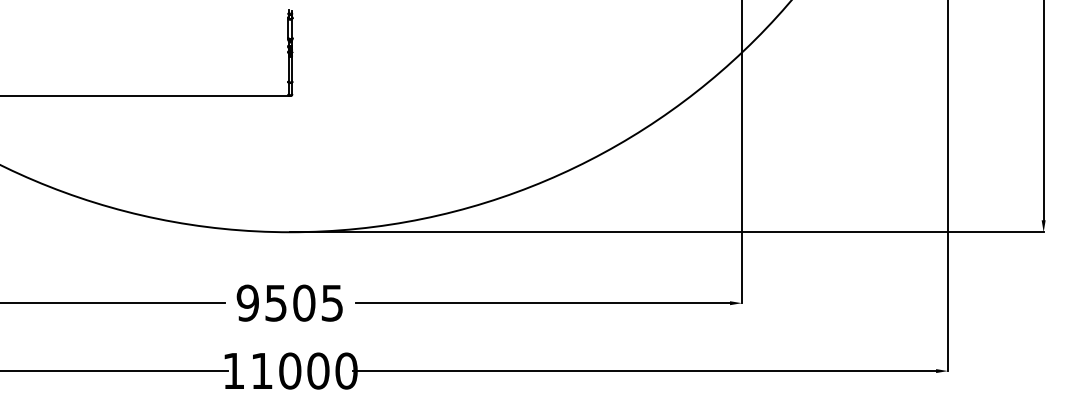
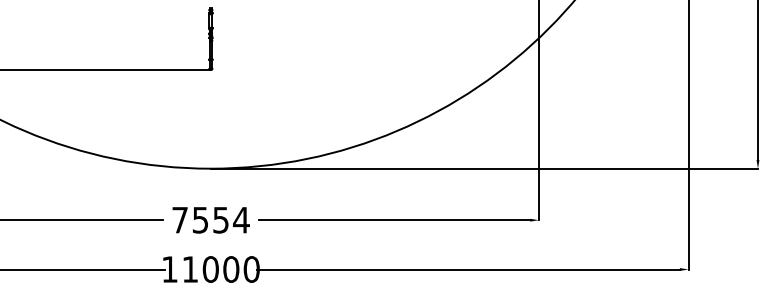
text: (290, 302) -> (211, 219), 9505 -> 7554

